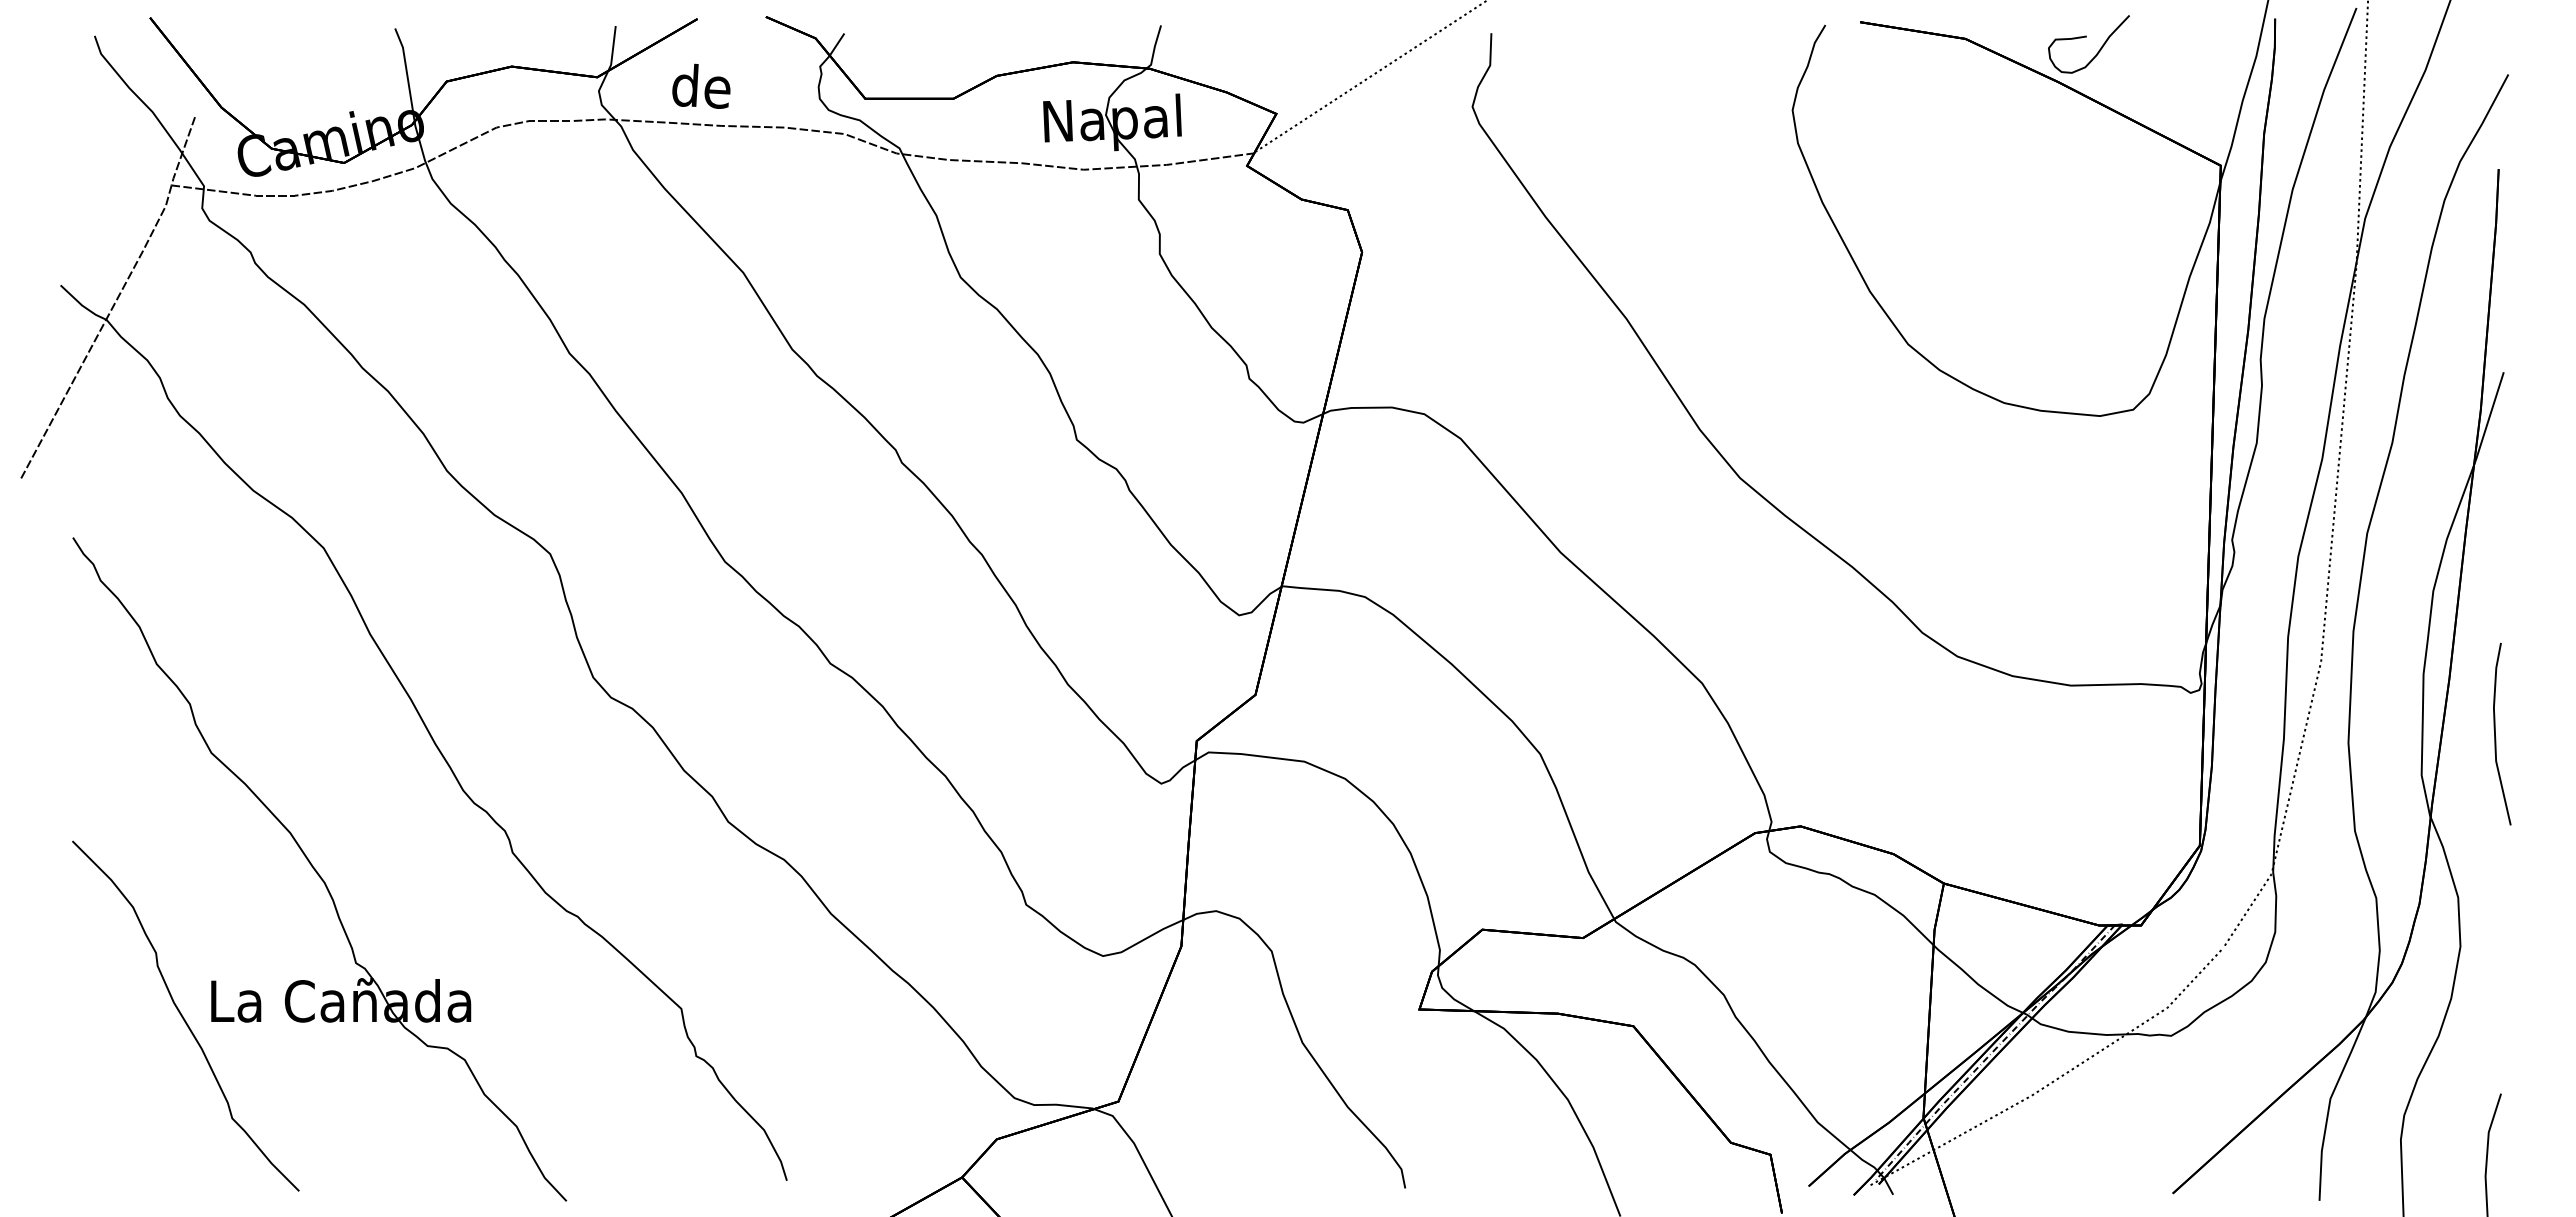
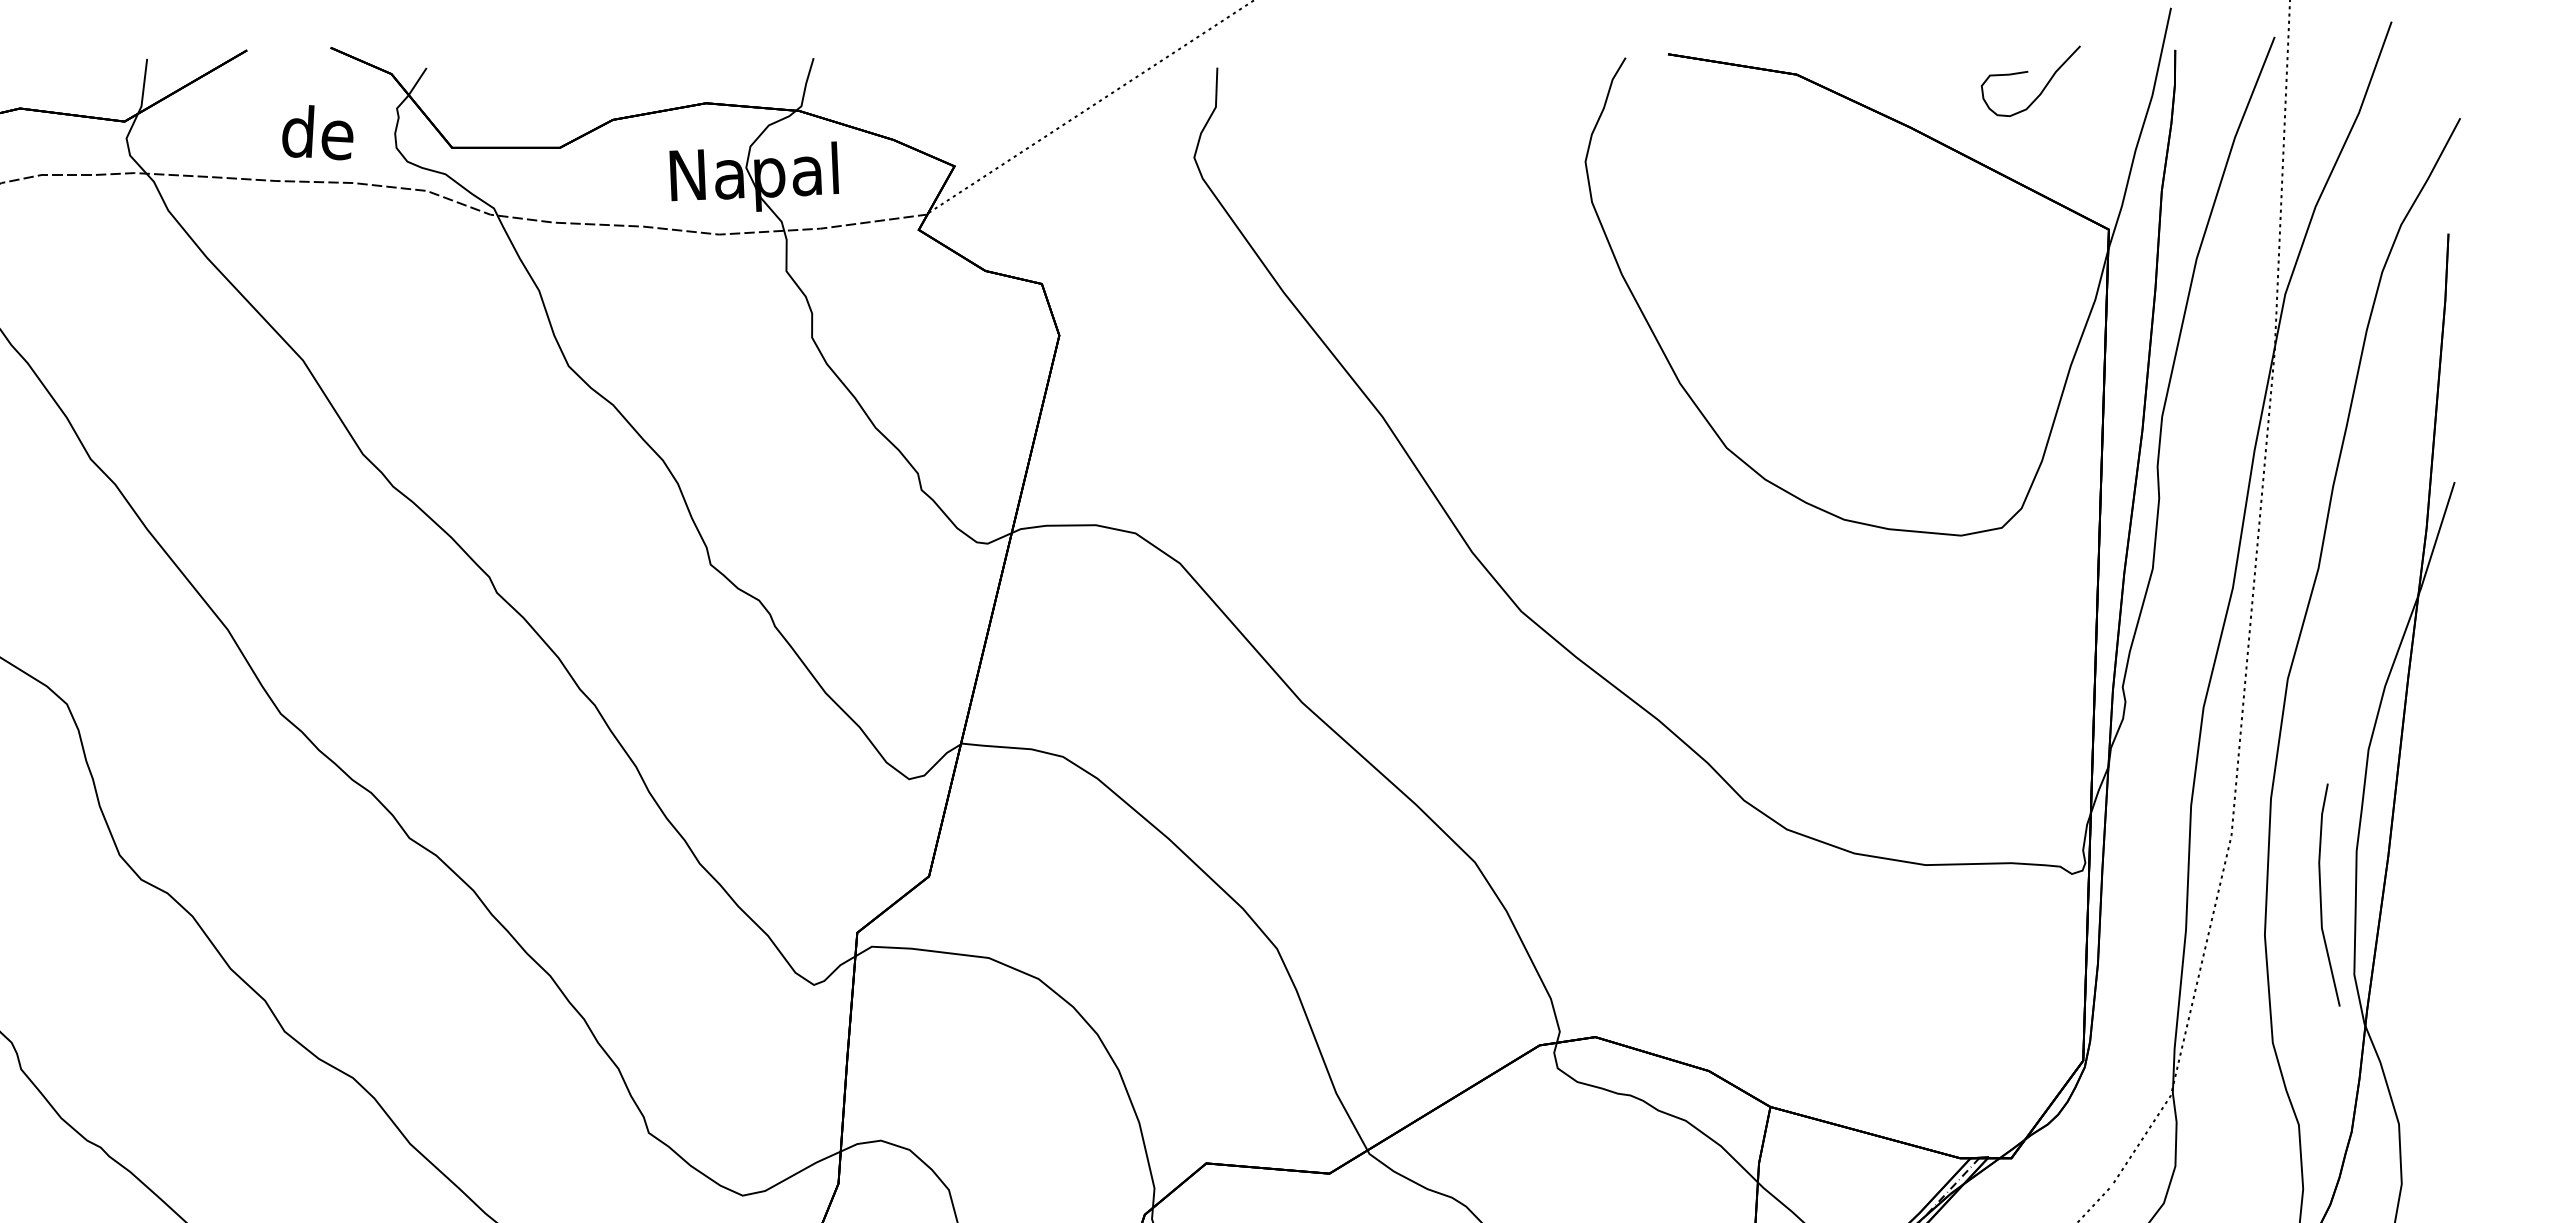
curve: (2086, 37) -> (2027, 72), moved
text: (701, 85) -> (317, 131), moved
line: (2495, 733) -> (2321, 894), moved

